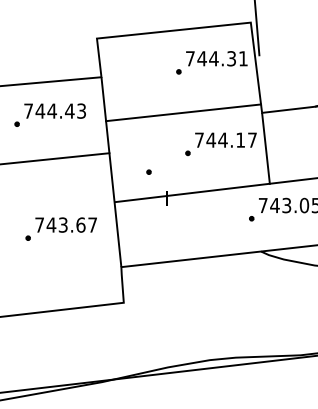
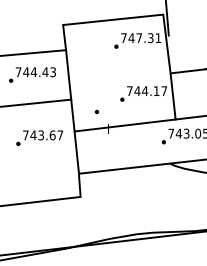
text: (214, 57) -> (139, 37), 744.31 -> 747.31
line: (183, 111) -> (119, 72), removed
part: (60, 228) -> (39, 137), moved

